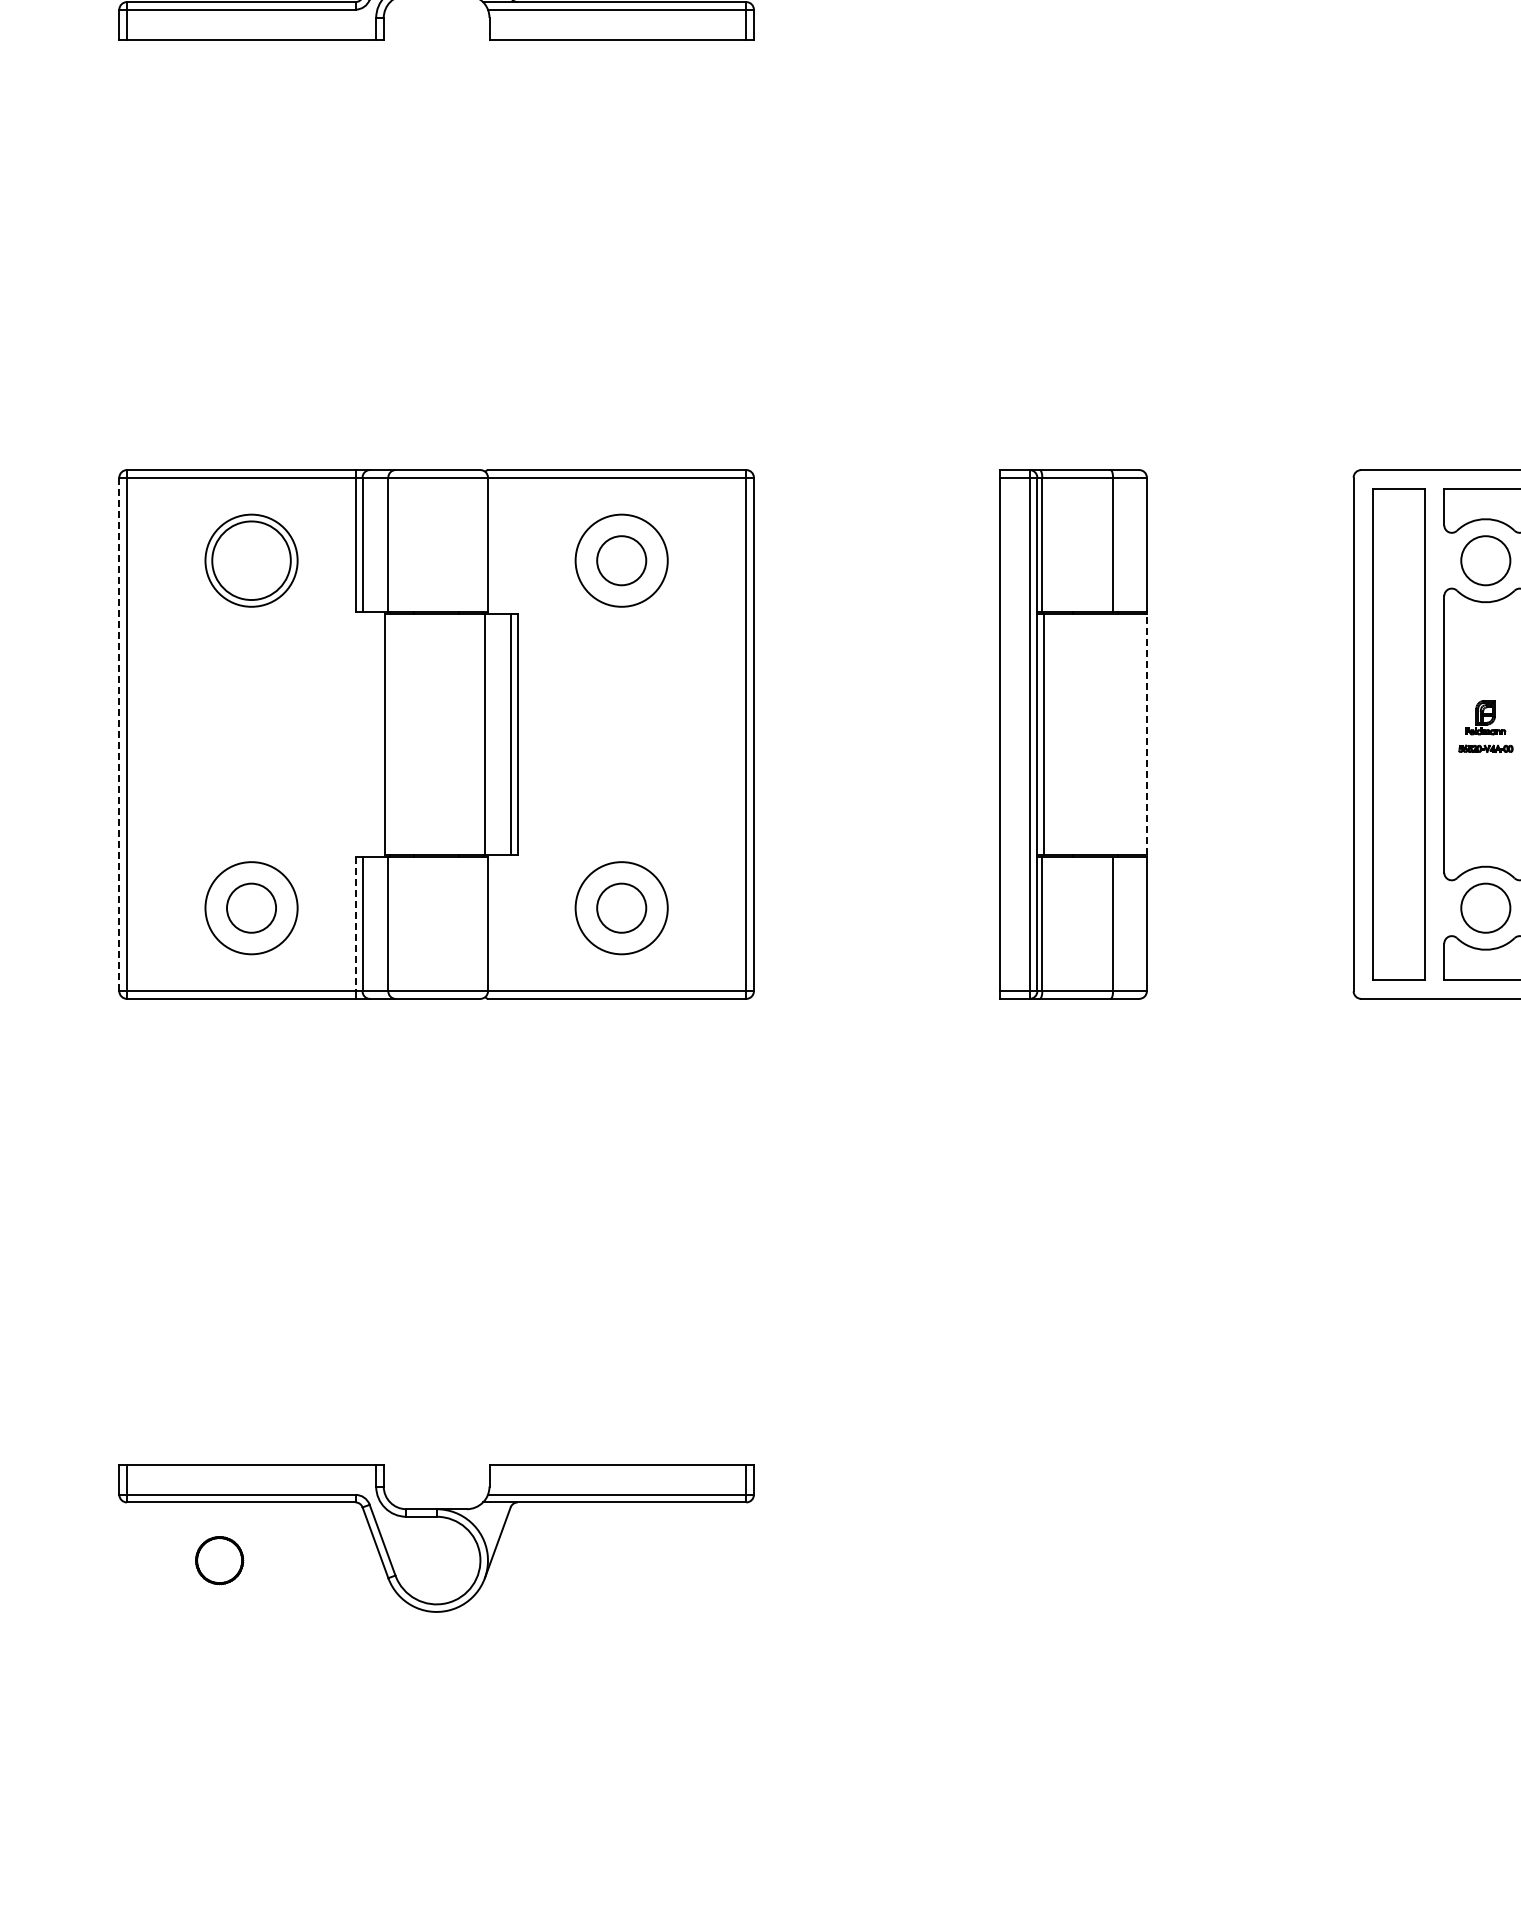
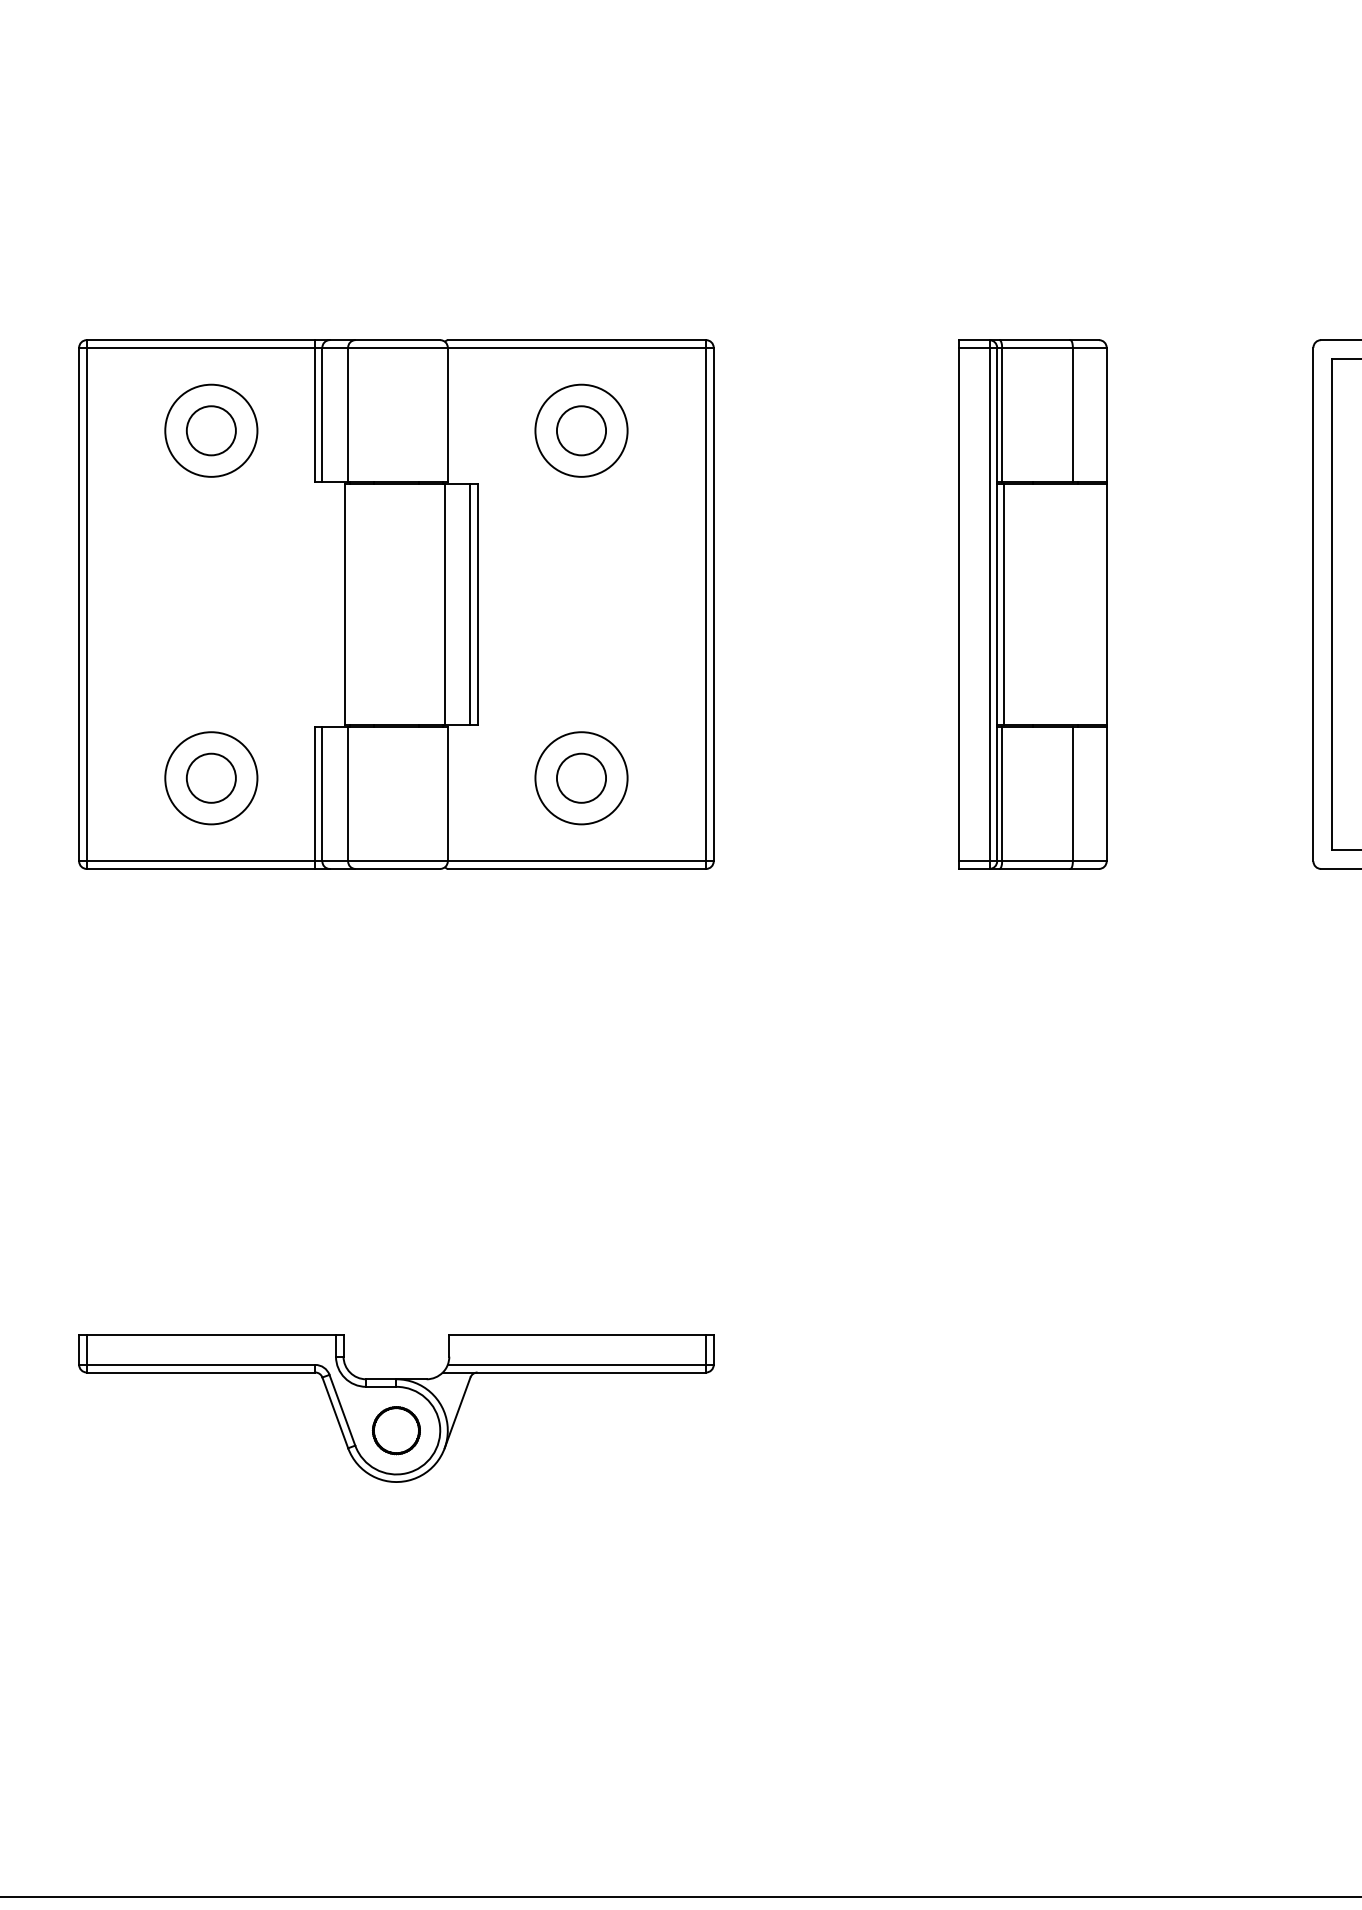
circle: (251, 560) -> (211, 430), size x0.62
line: (119, 734) -> (79, 604), dashed -> solid
line: (1146, 734) -> (1106, 604), dashed -> solid
line: (355, 924) -> (315, 794), dashed -> solid
part: (219, 1560) -> (396, 1430), moved

